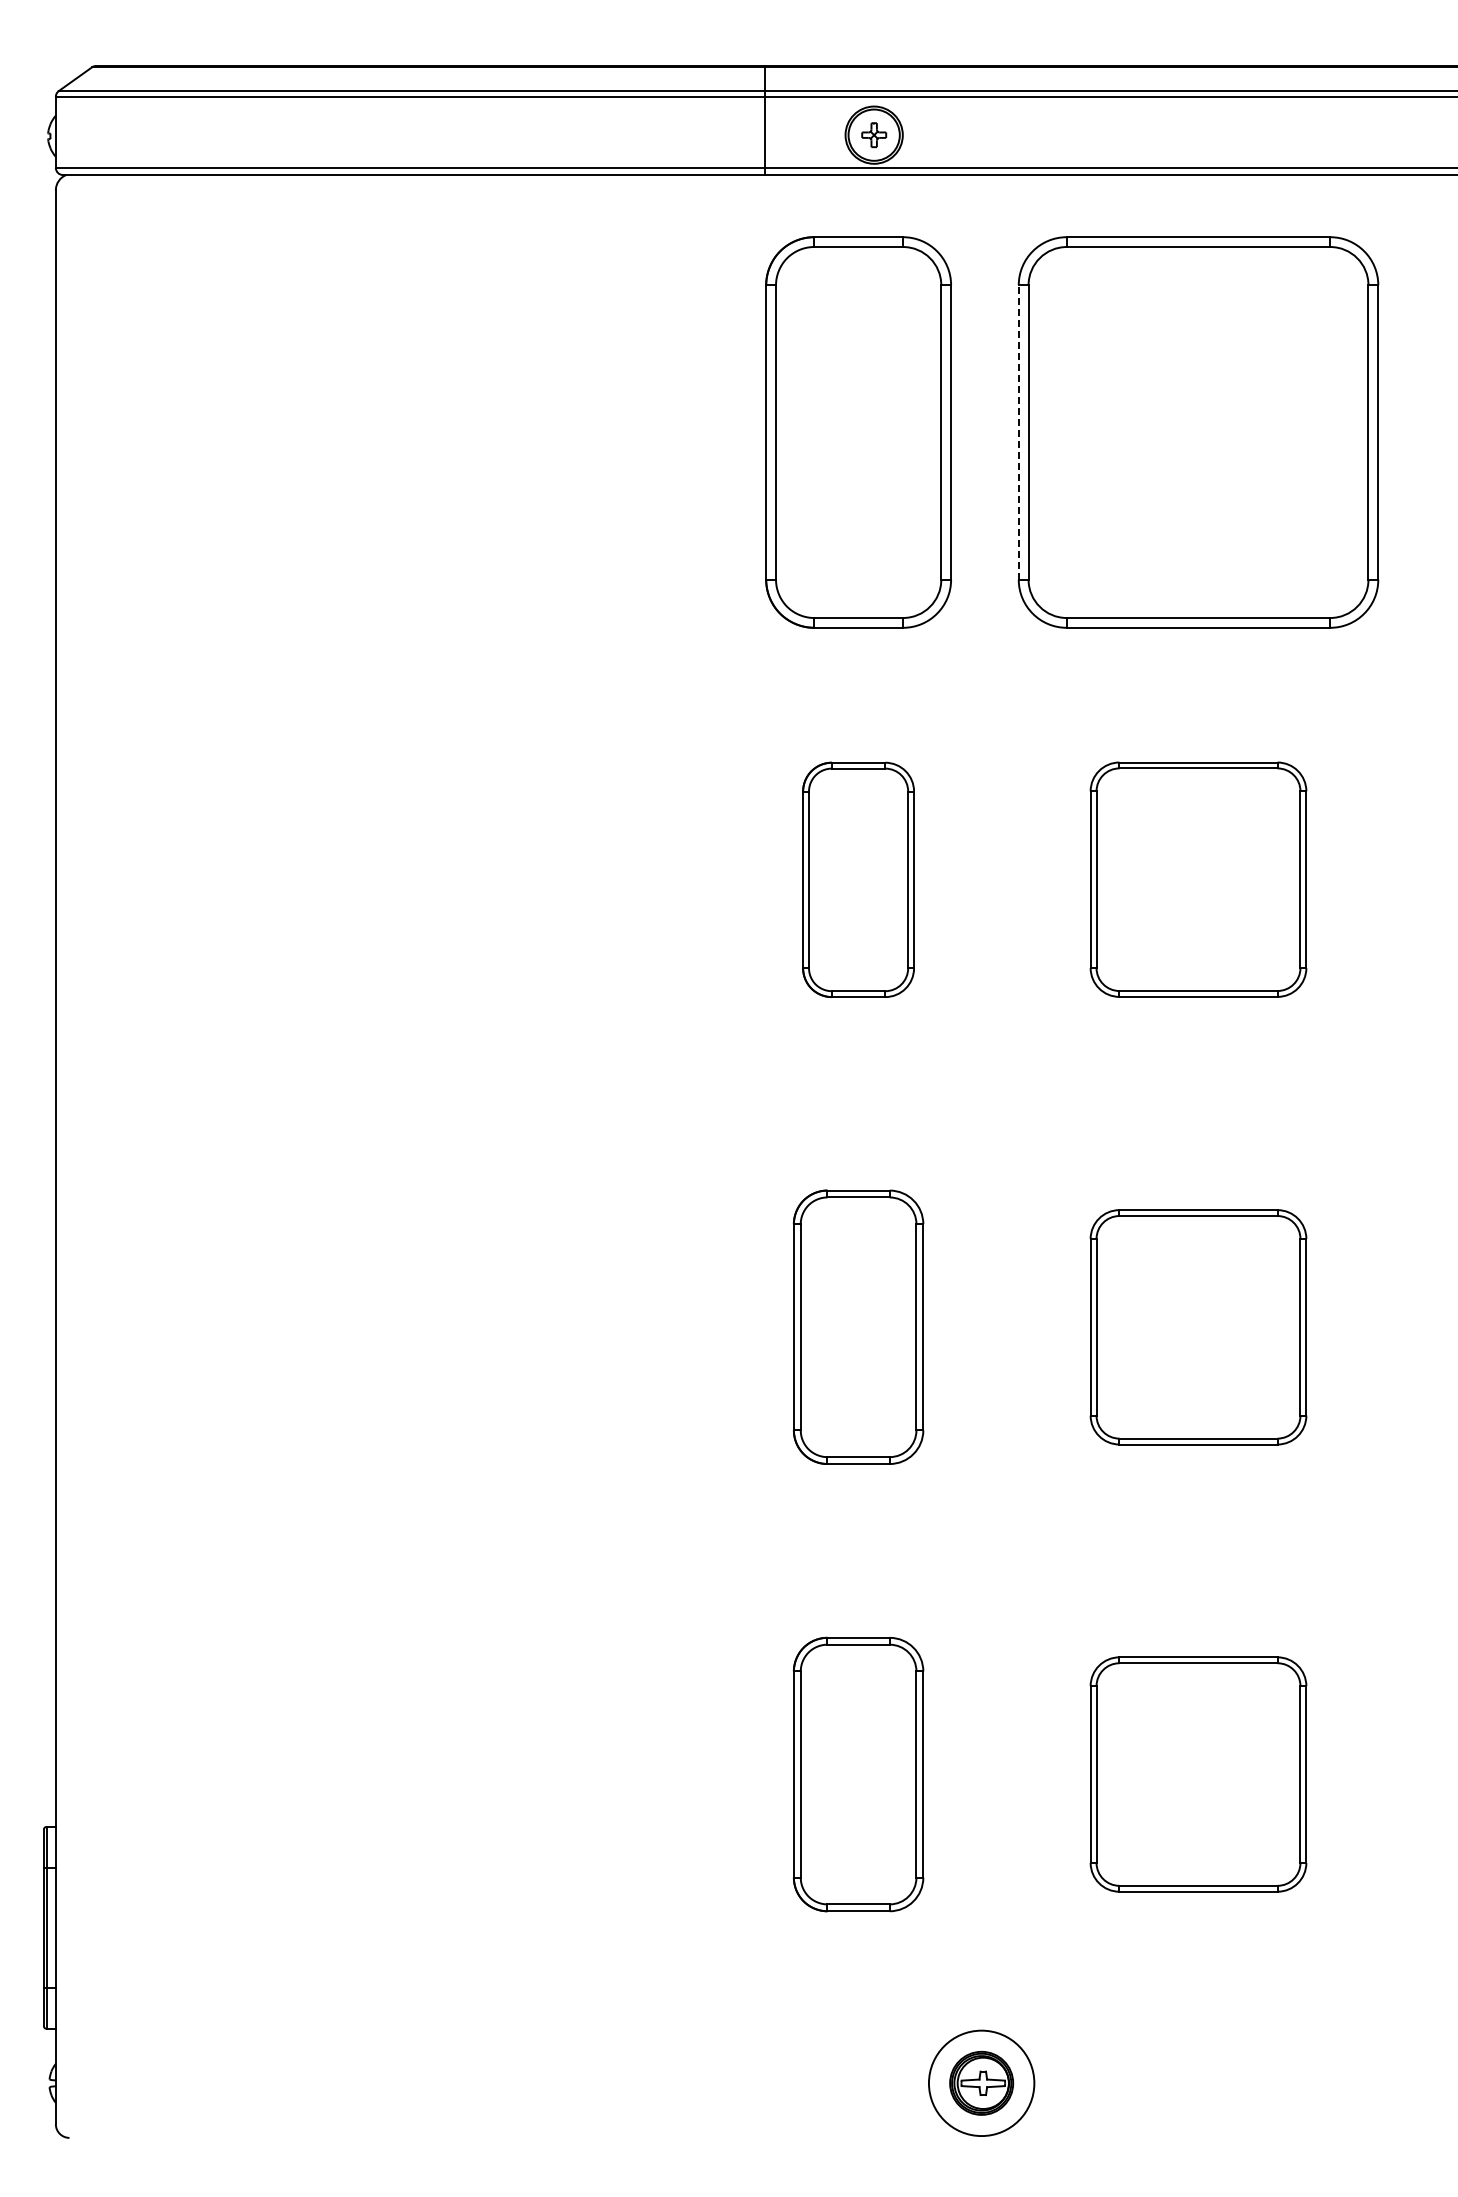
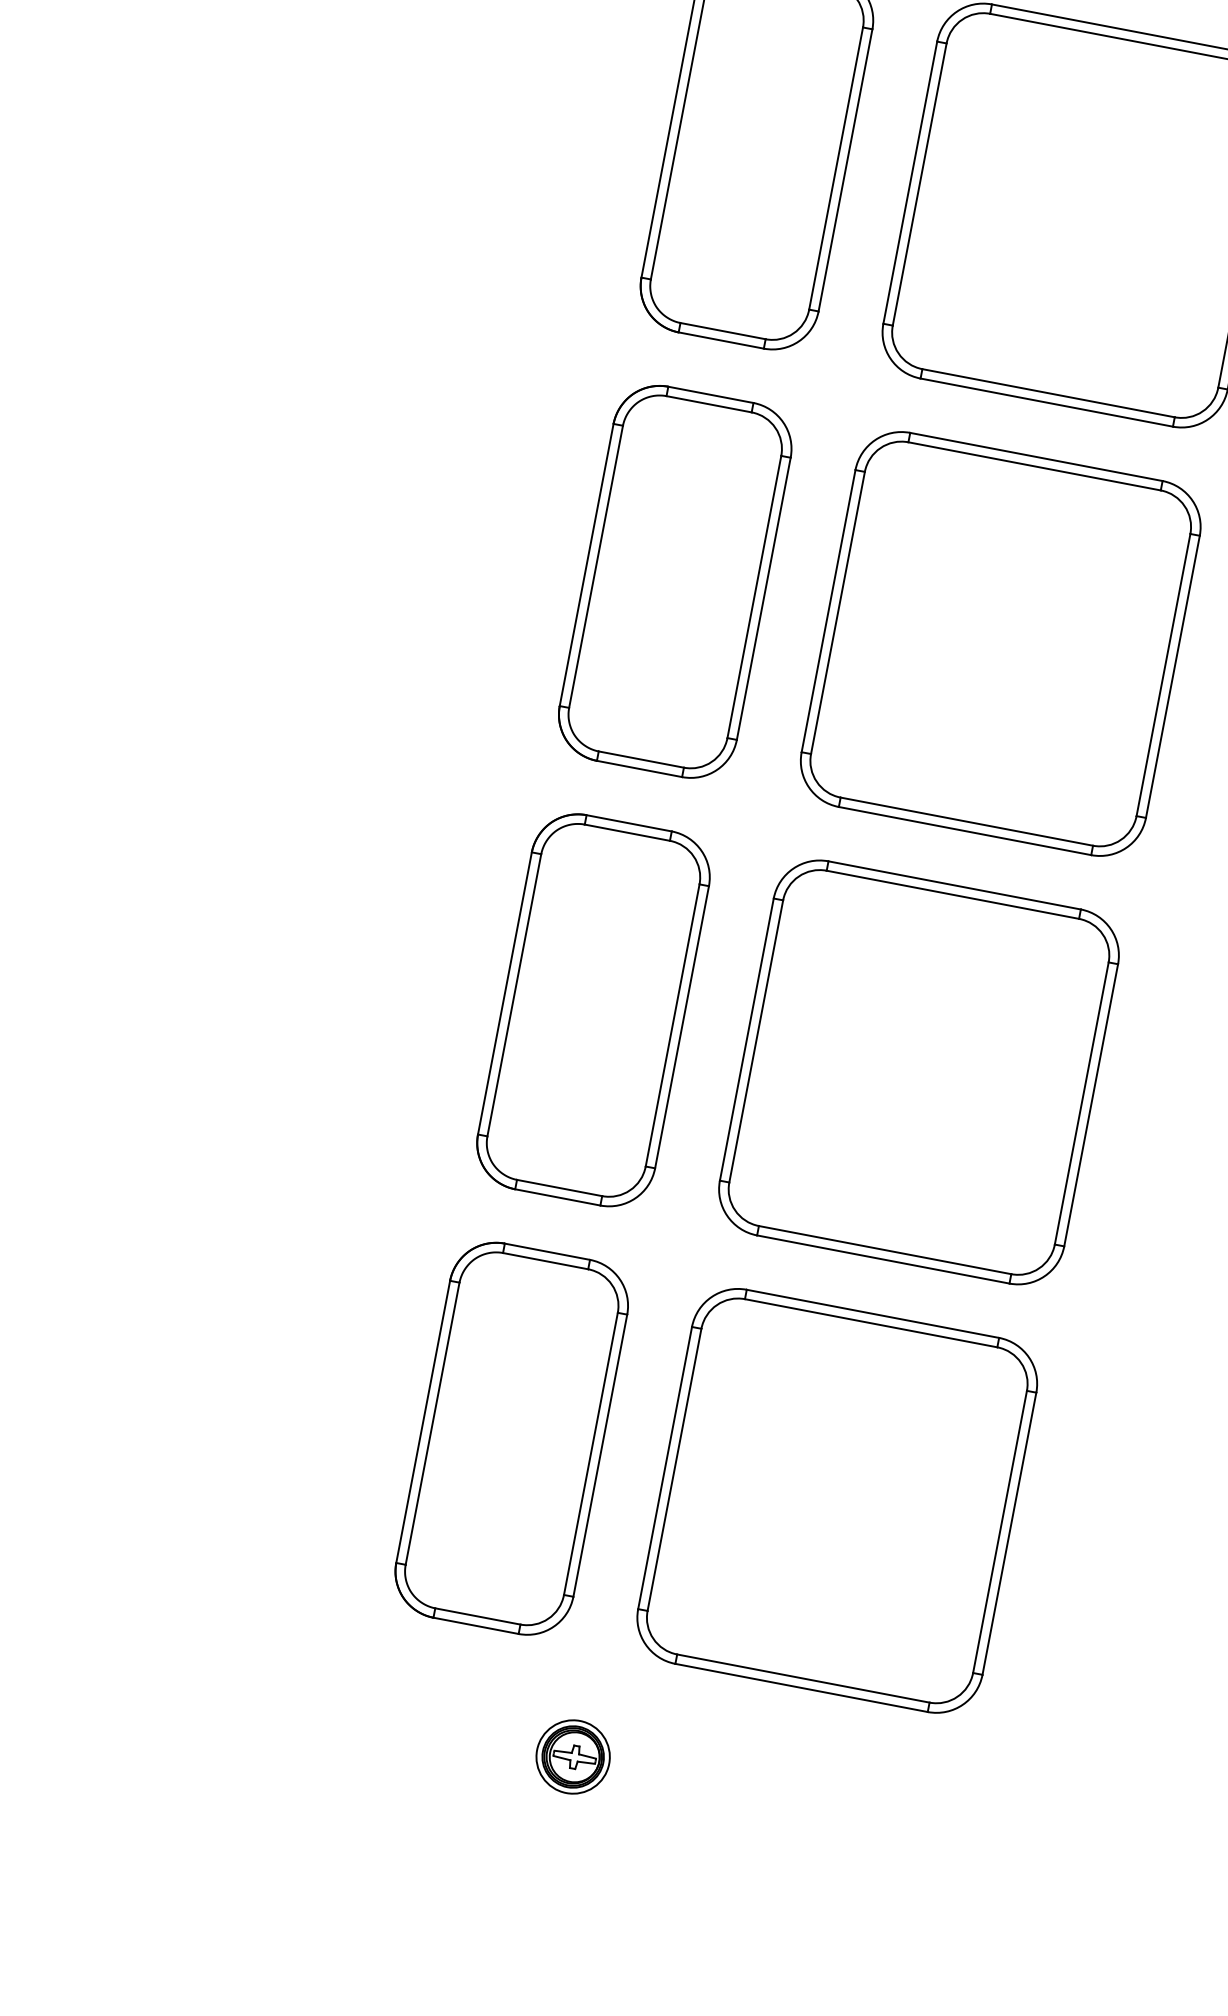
line: (1018, 432) -> (910, 182), dashed -> solid
part: (858, 879) -> (675, 581), size x1.67
part: (1198, 879) -> (1000, 643), size x1.67
part: (858, 1327) -> (593, 1010), size x1.43
part: (1198, 1327) -> (918, 1072), size x1.67
part: (858, 1774) -> (511, 1438), size x1.43
part: (1198, 1774) -> (837, 1500), size x1.67
circle: (981, 2083) -> (572, 1757), size x0.71

